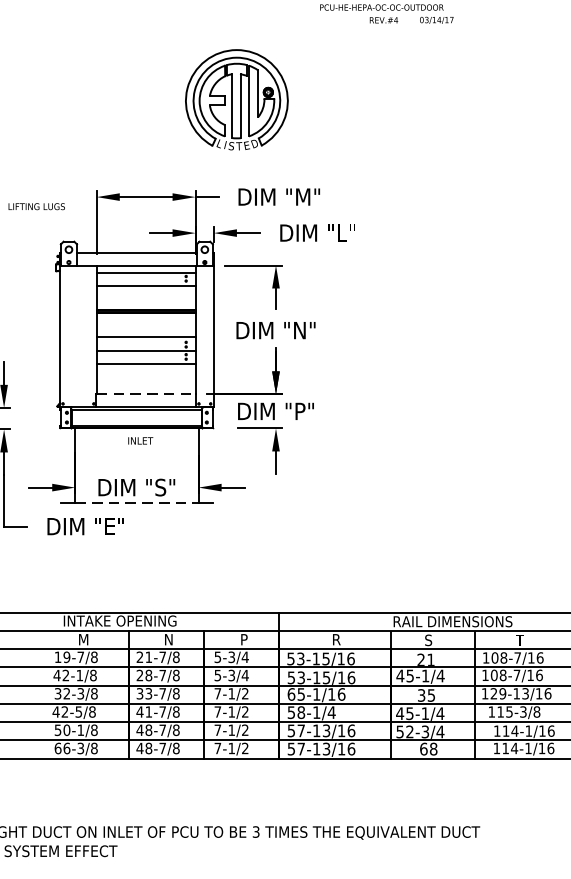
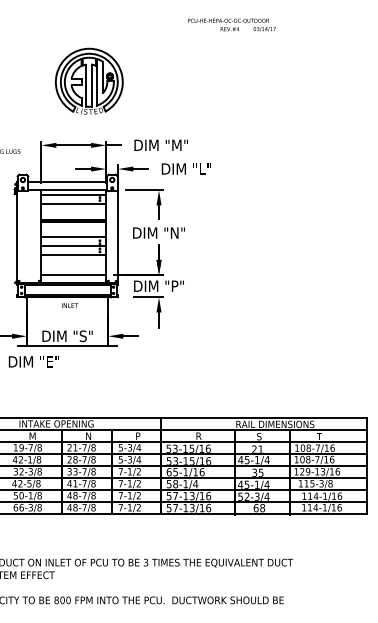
part: (235, 98) -> (88, 80), moved
line: (147, 395) -> (74, 275), dashed -> solid
line: (136, 503) -> (67, 346), dashed -> solid

